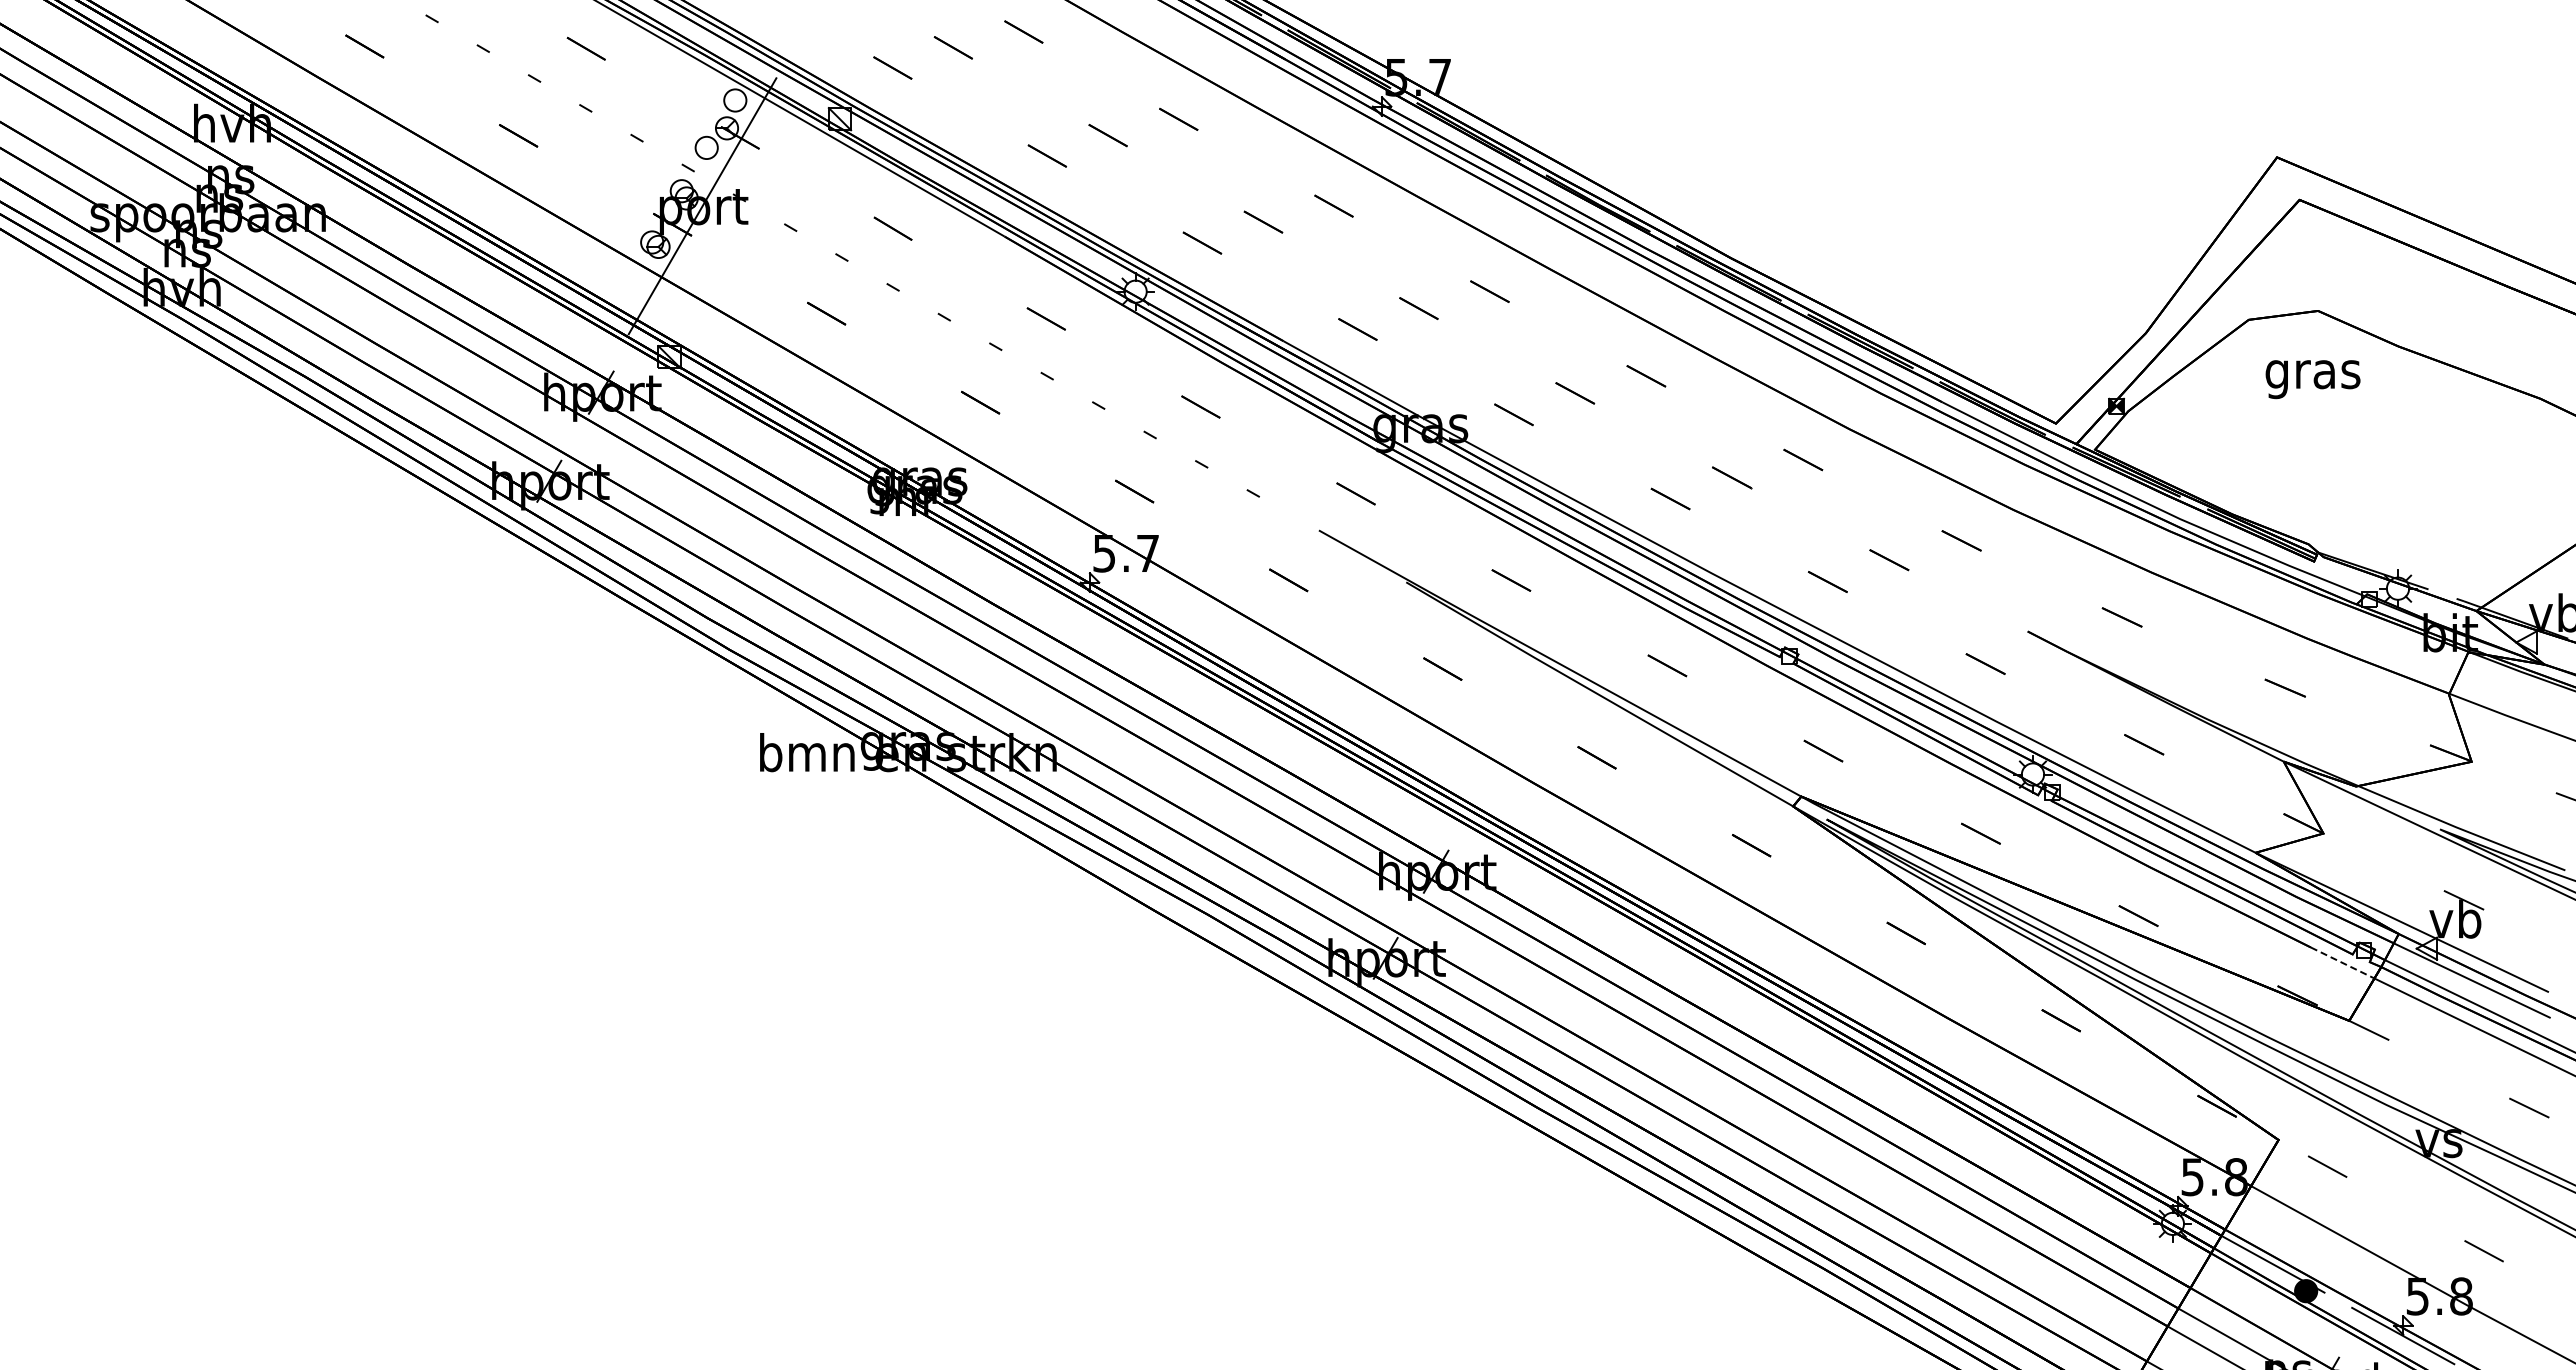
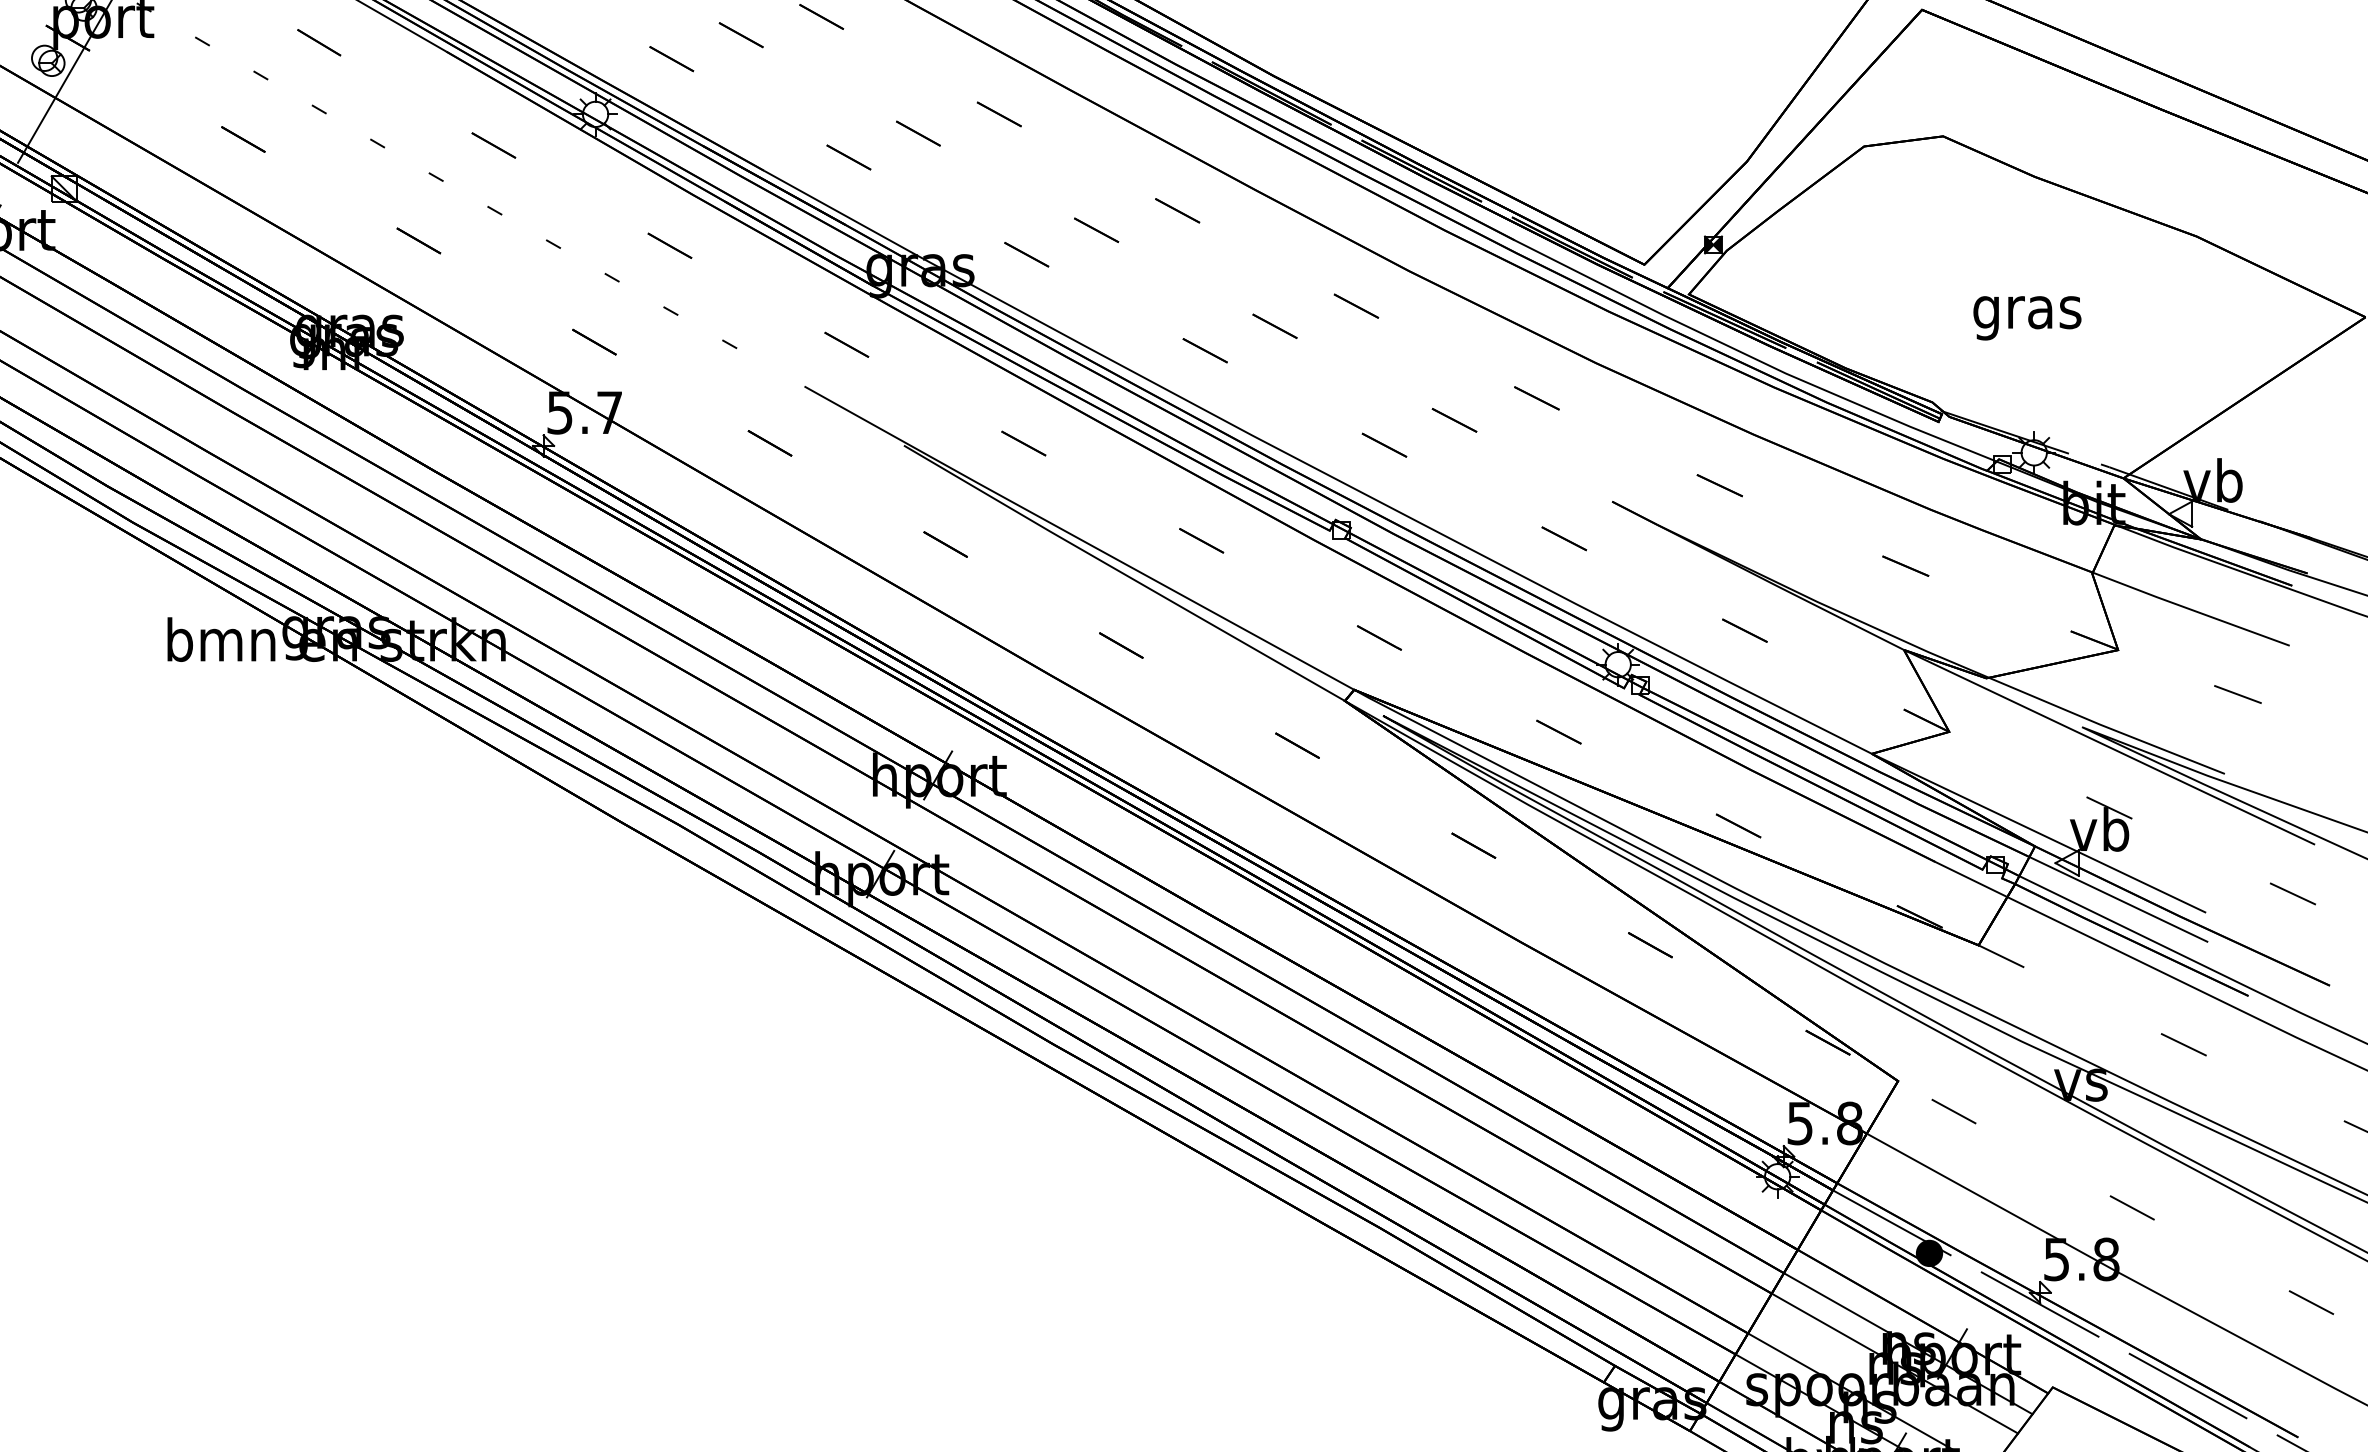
text: (2312, 379) -> (2026, 318), moved
line: (2343, 963) -> (1972, 880), dashed -> solid

